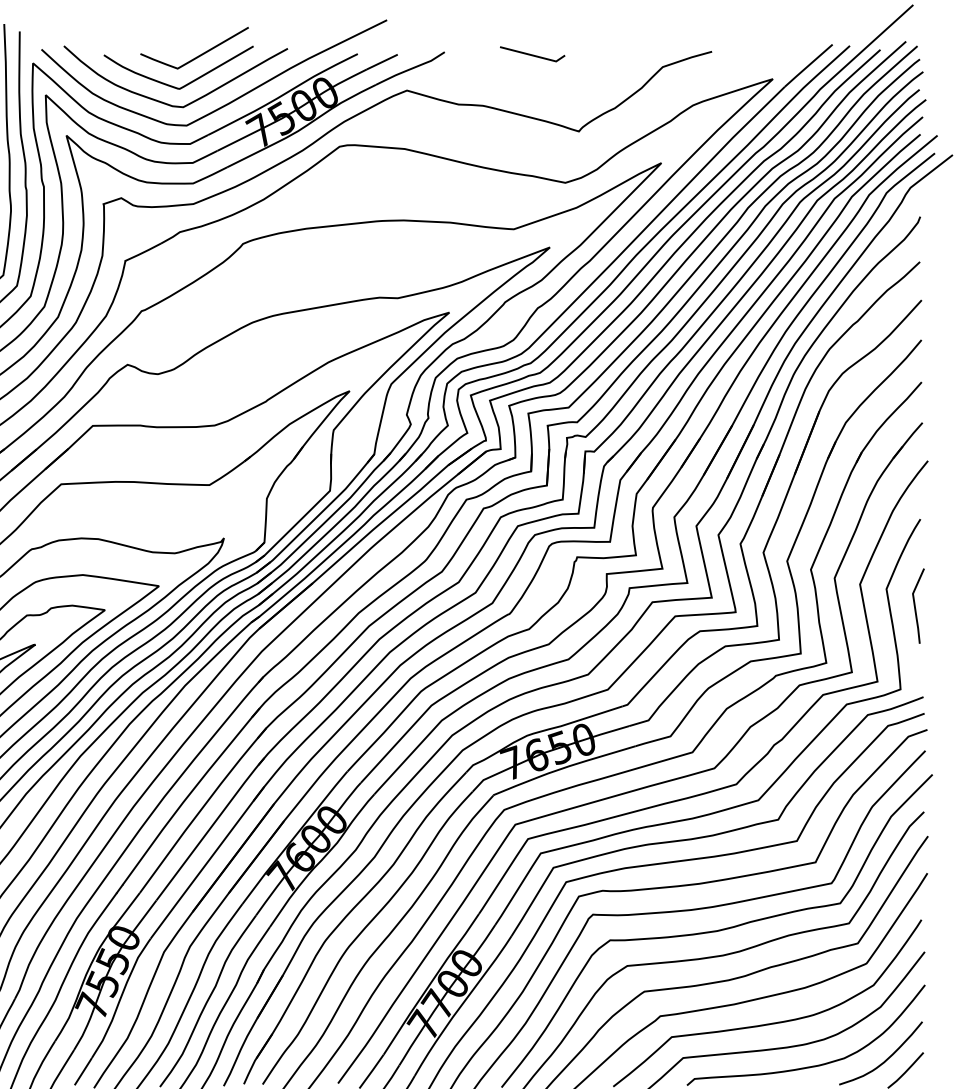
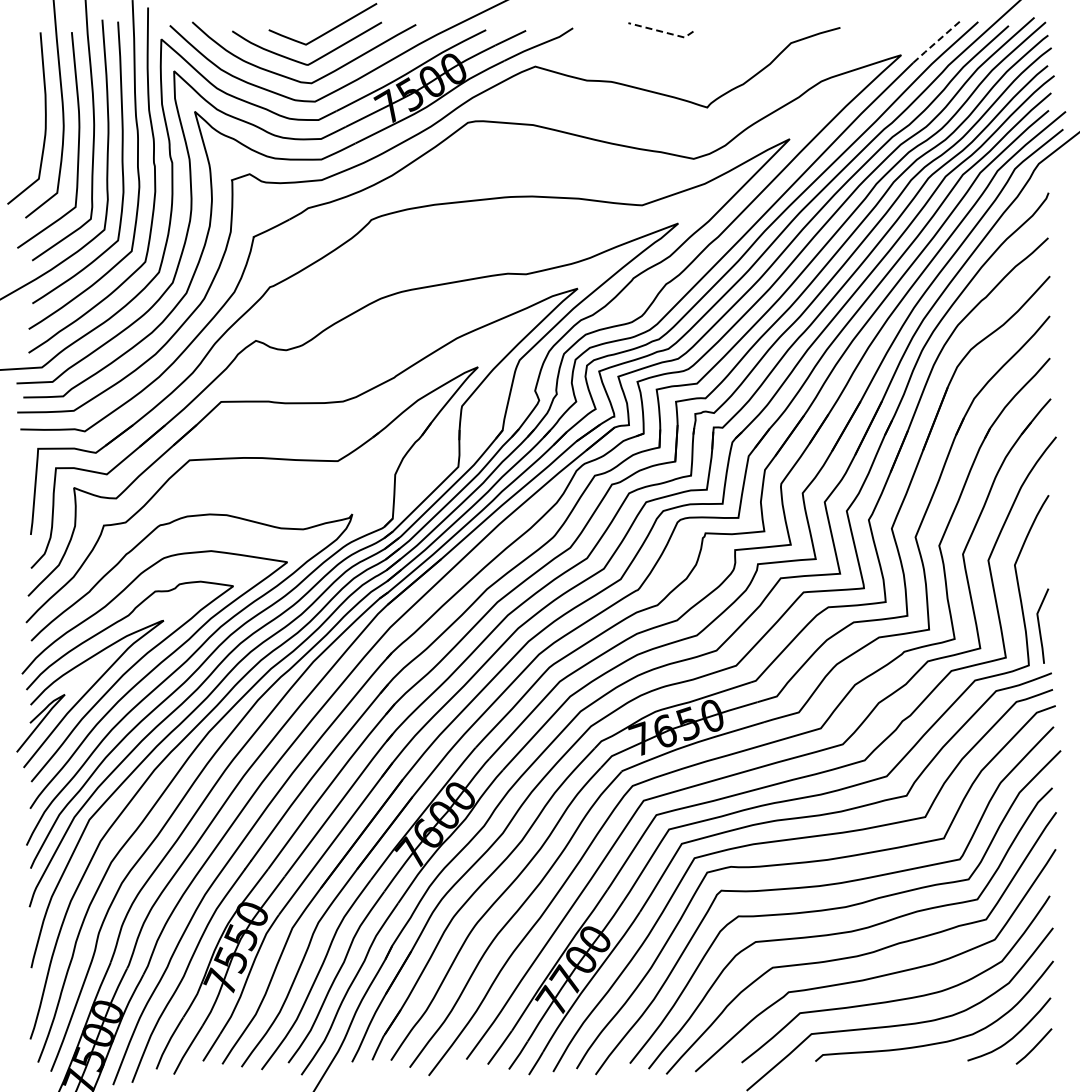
line: (535, 56) -> (663, 32), solid -> dashed
line: (809, 65) -> (937, 41), solid -> dashed
curve: (916, 606) -> (1040, 626), moved

